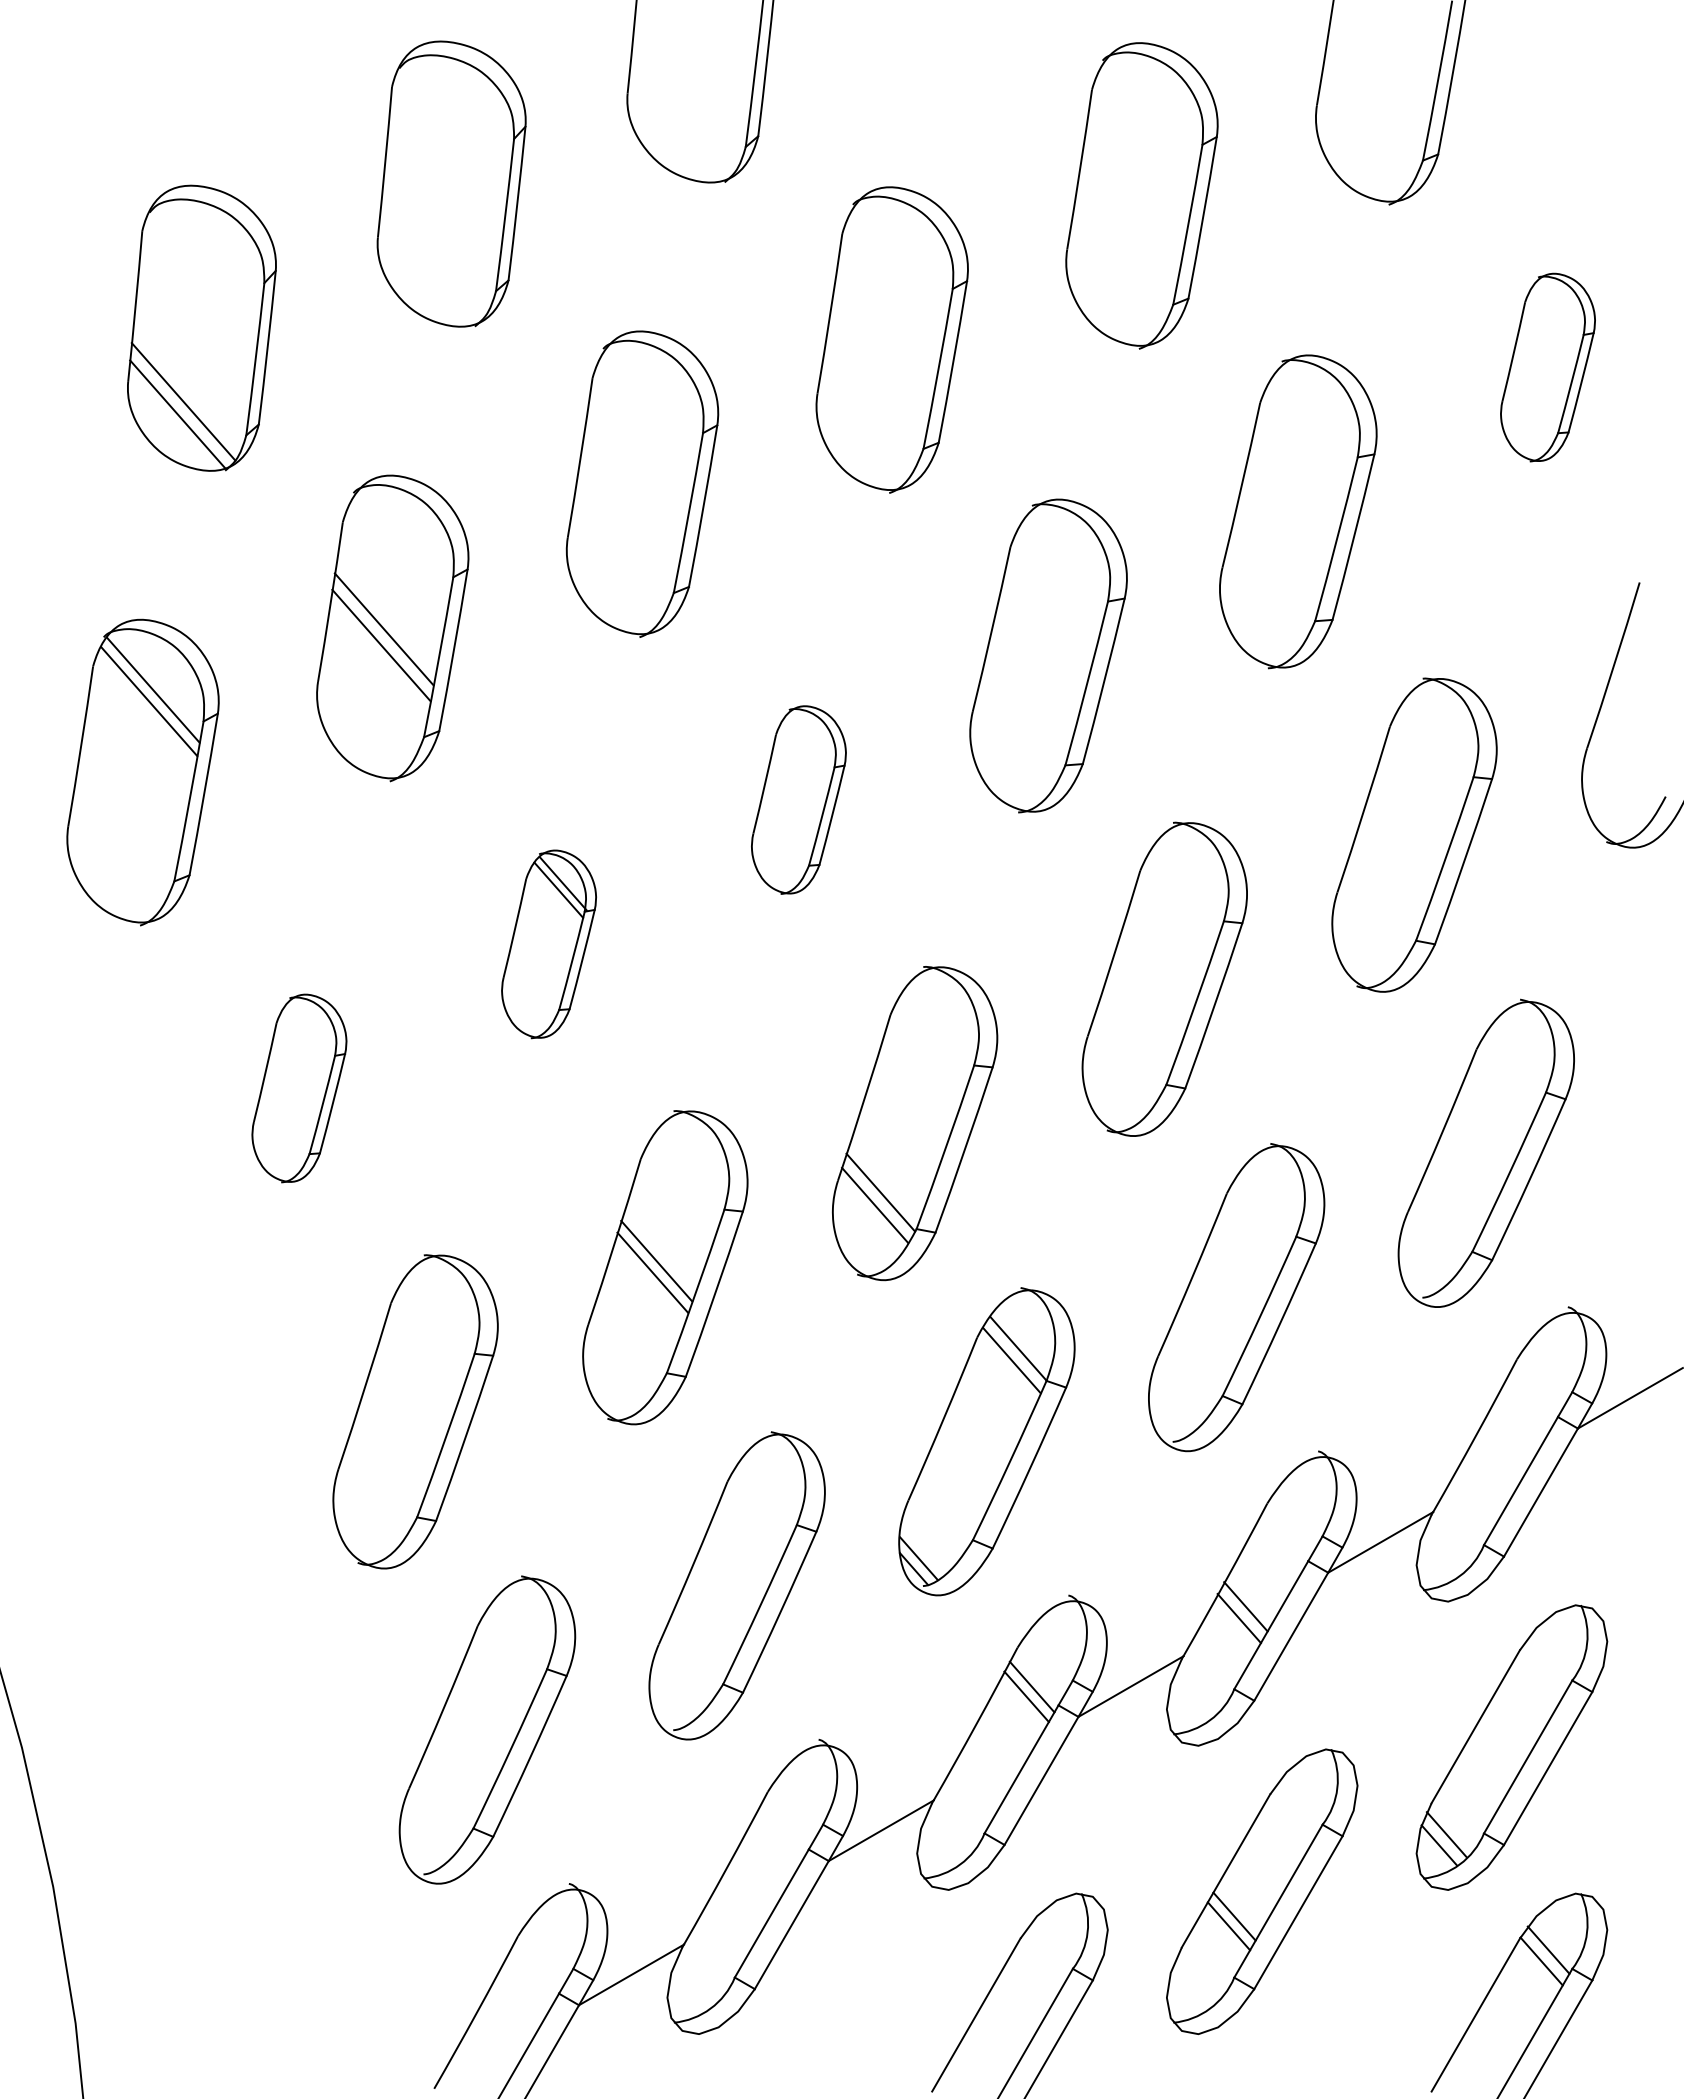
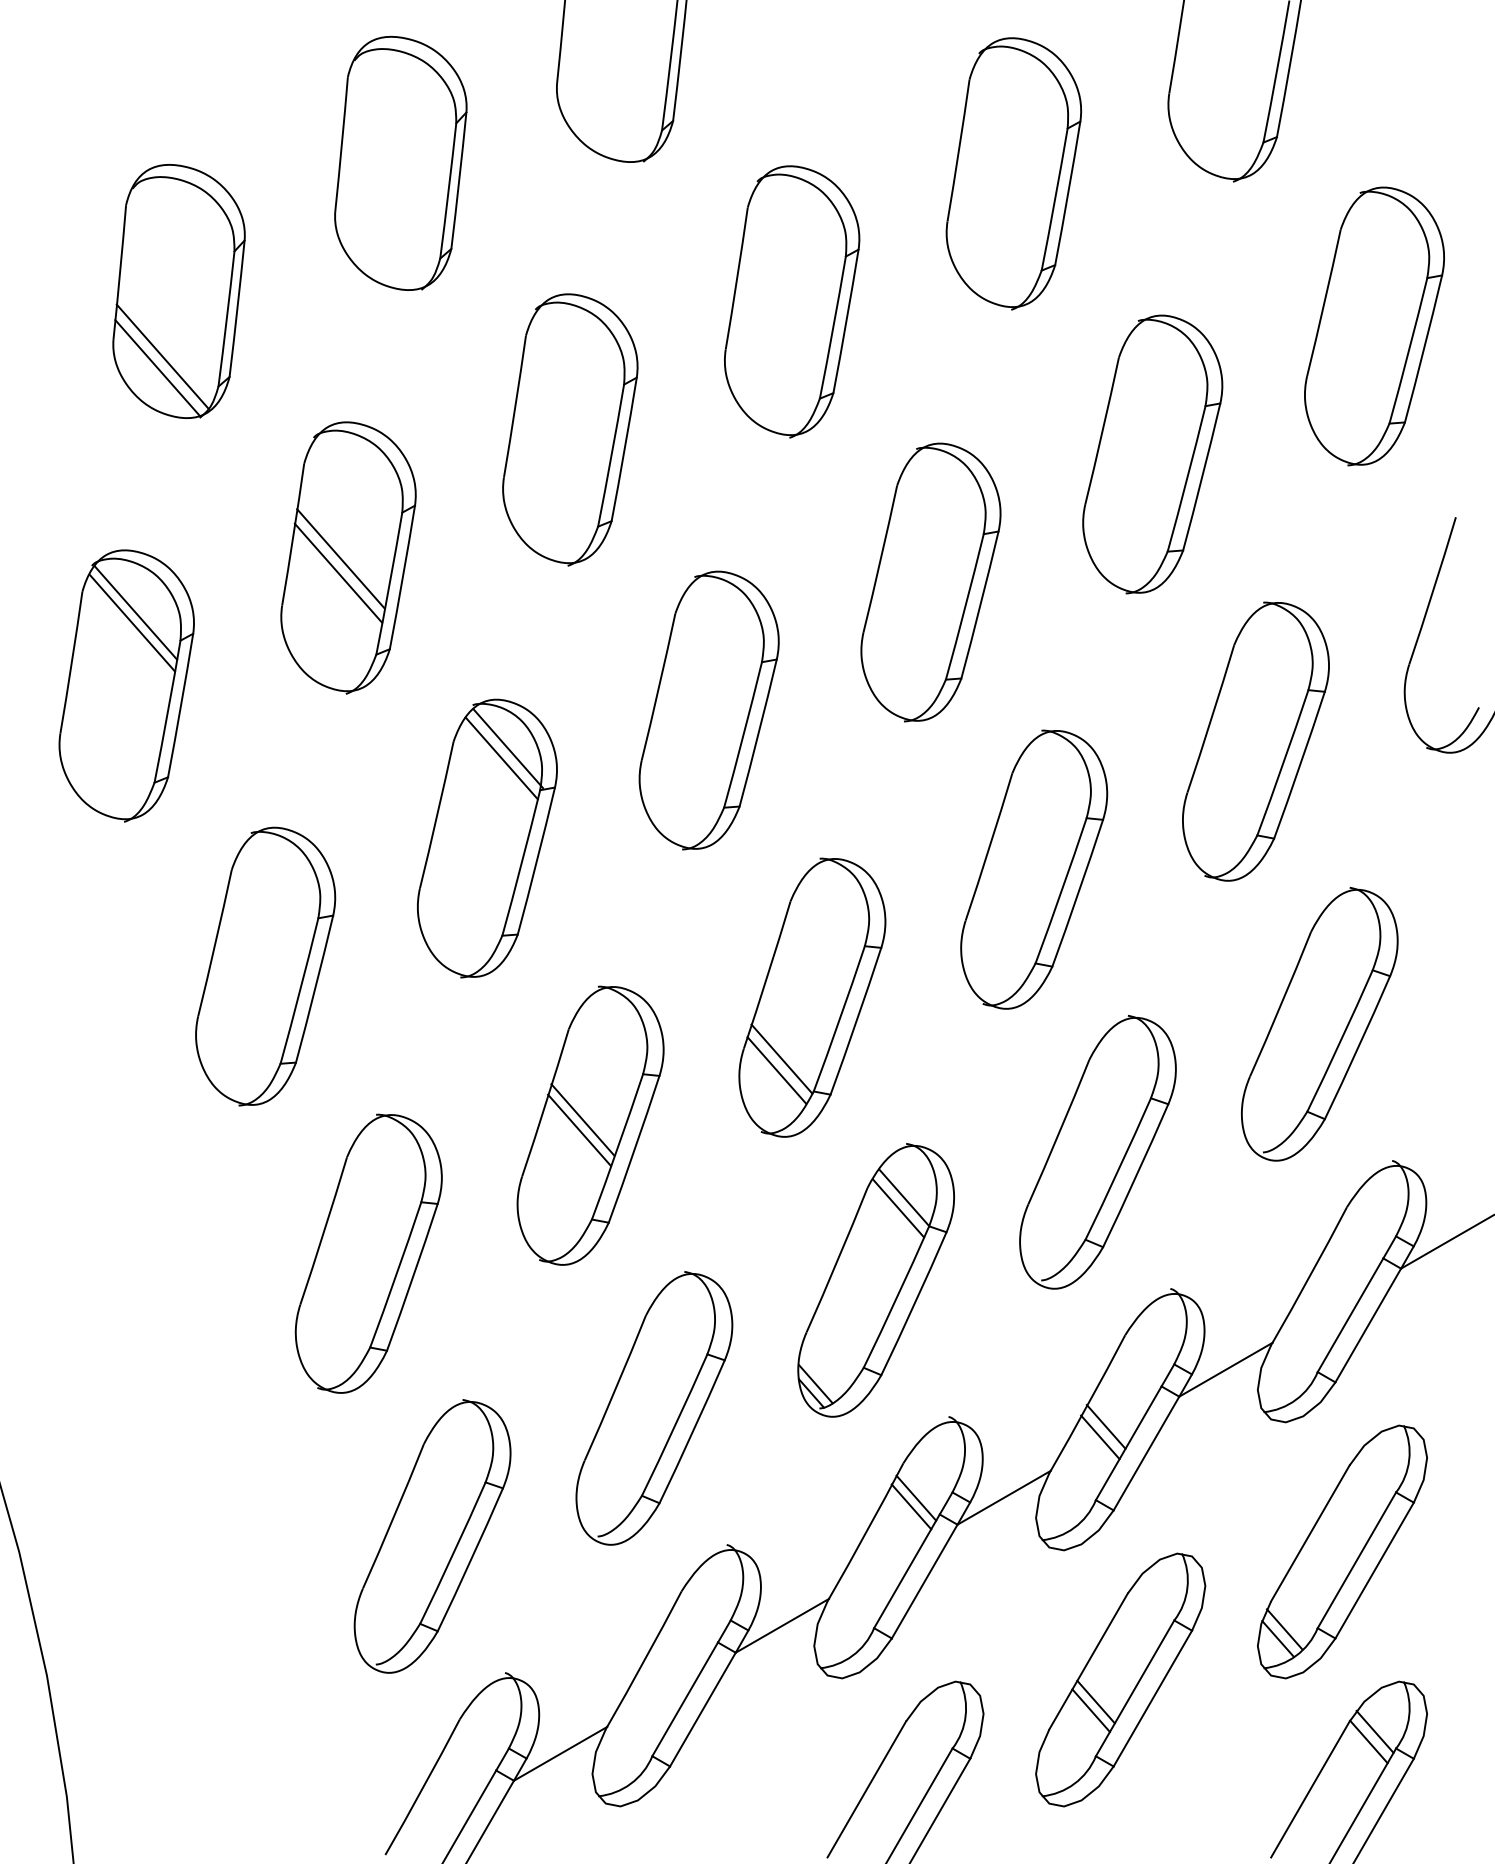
part: (1547, 367) -> (1374, 326), size x1.67
part: (798, 799) -> (708, 709), size x1.67
part: (548, 944) -> (486, 838), size x1.67
part: (299, 1088) -> (265, 966), size x1.67

